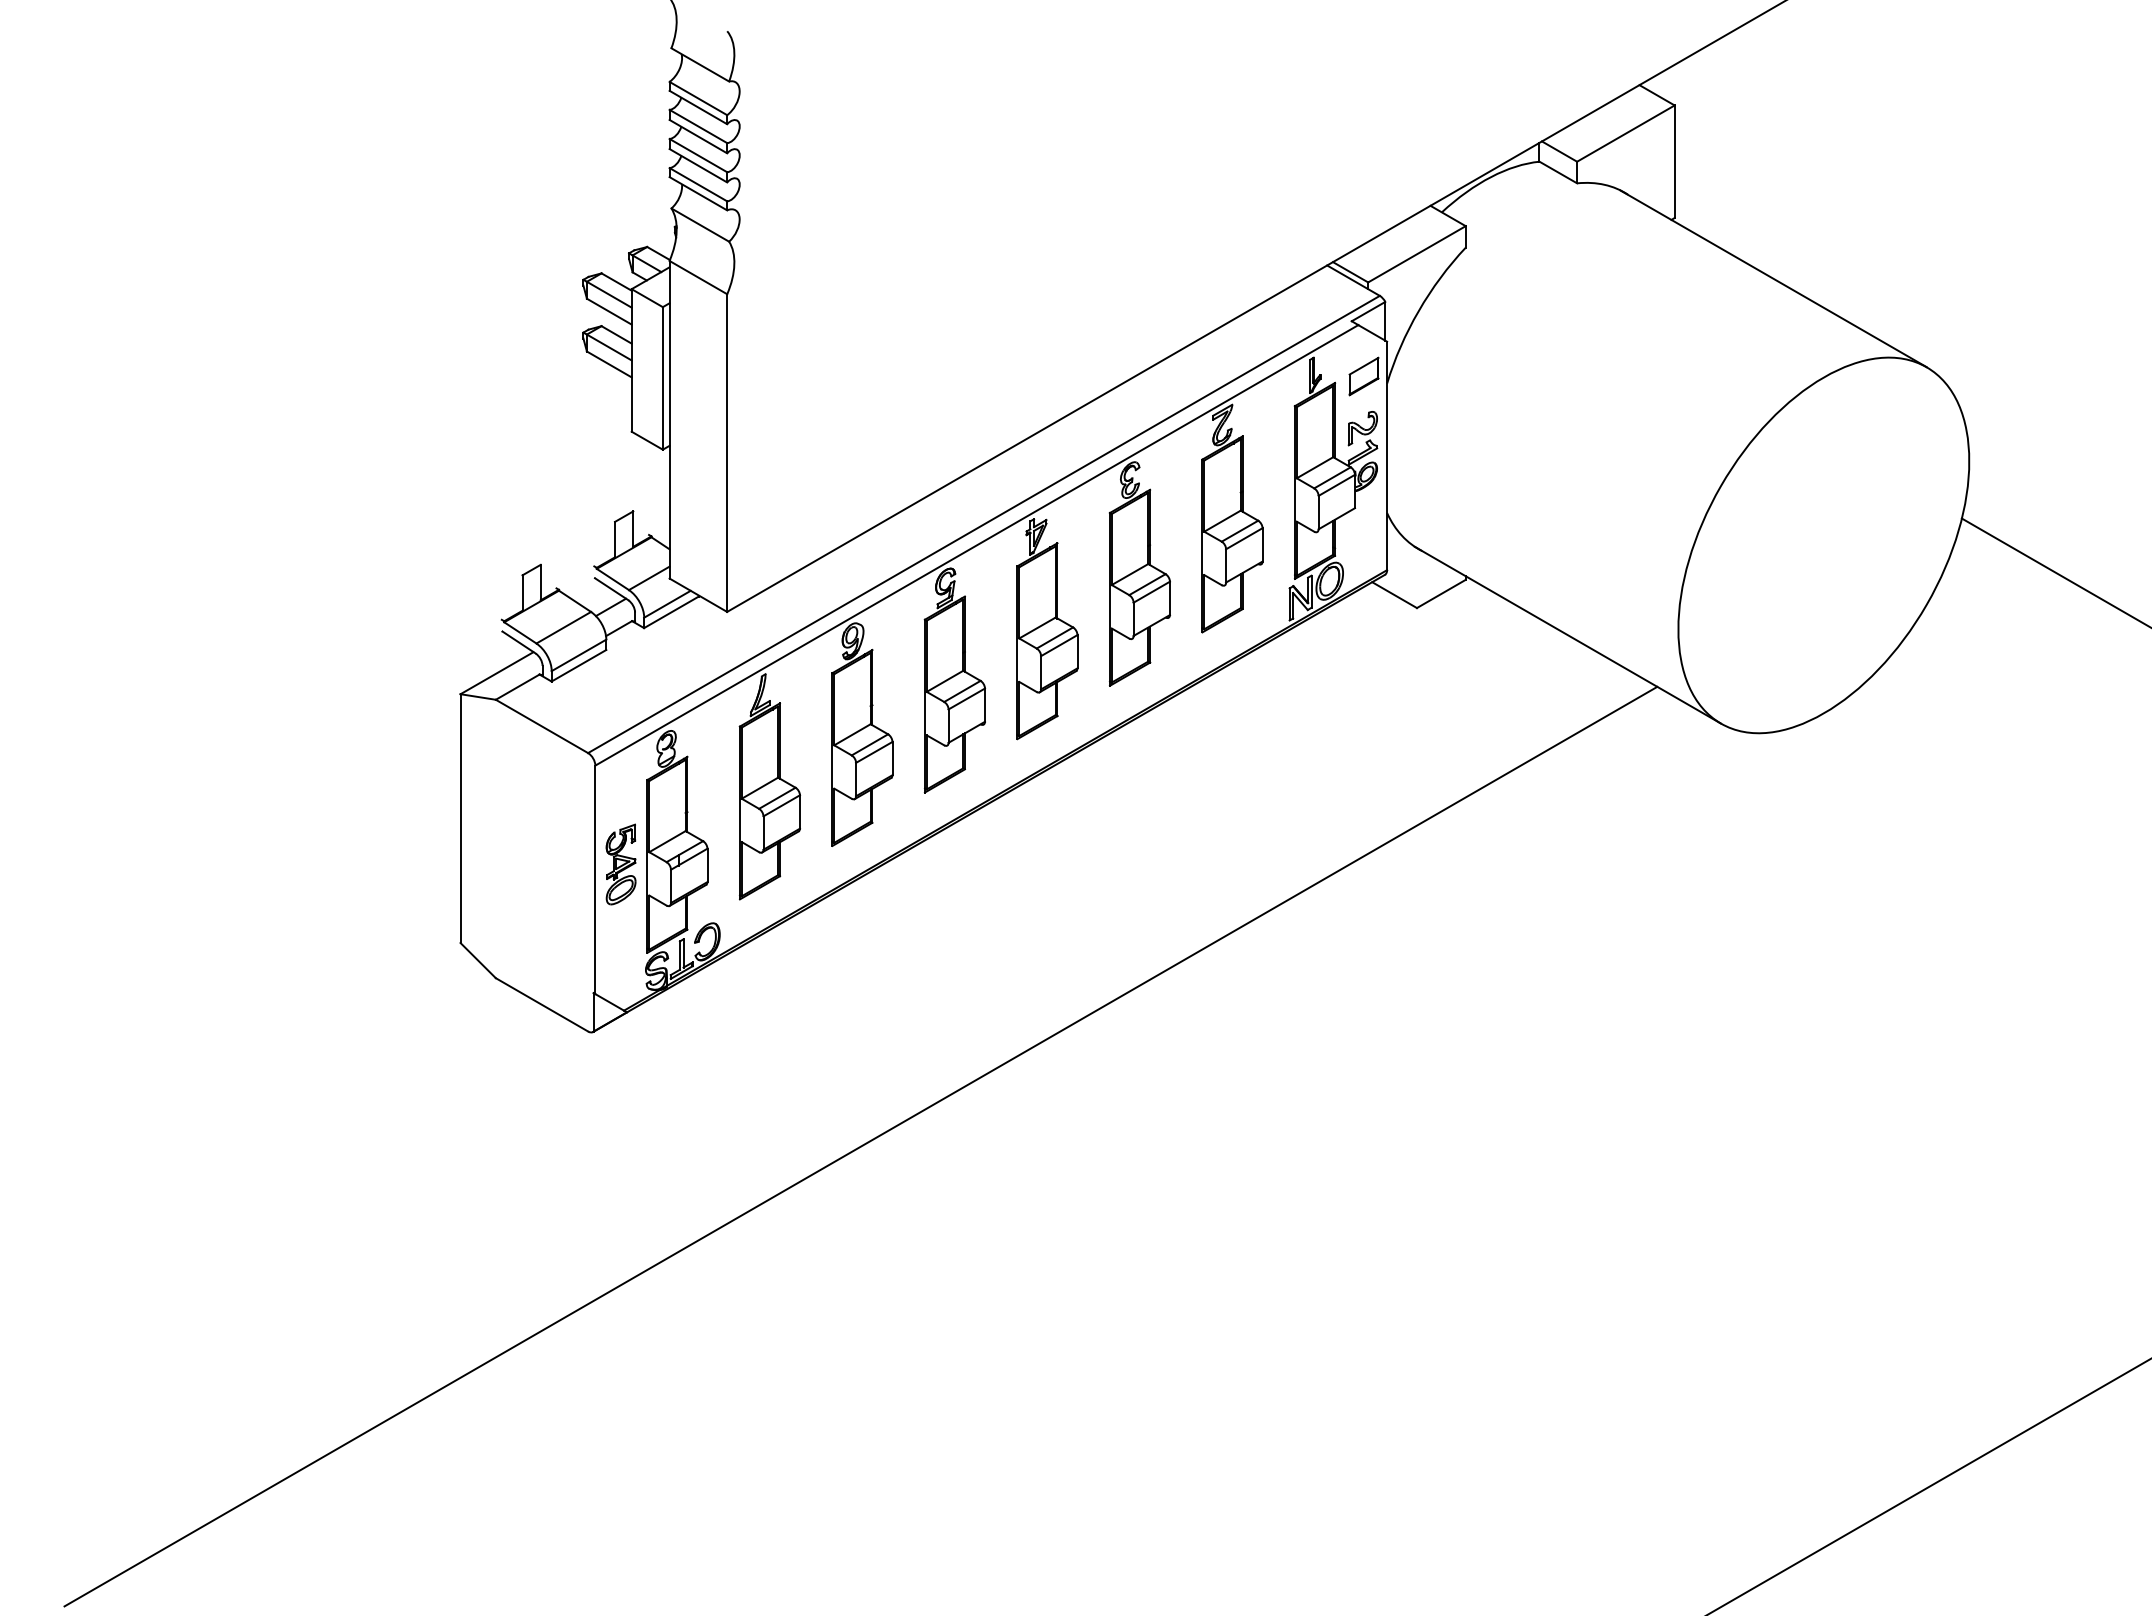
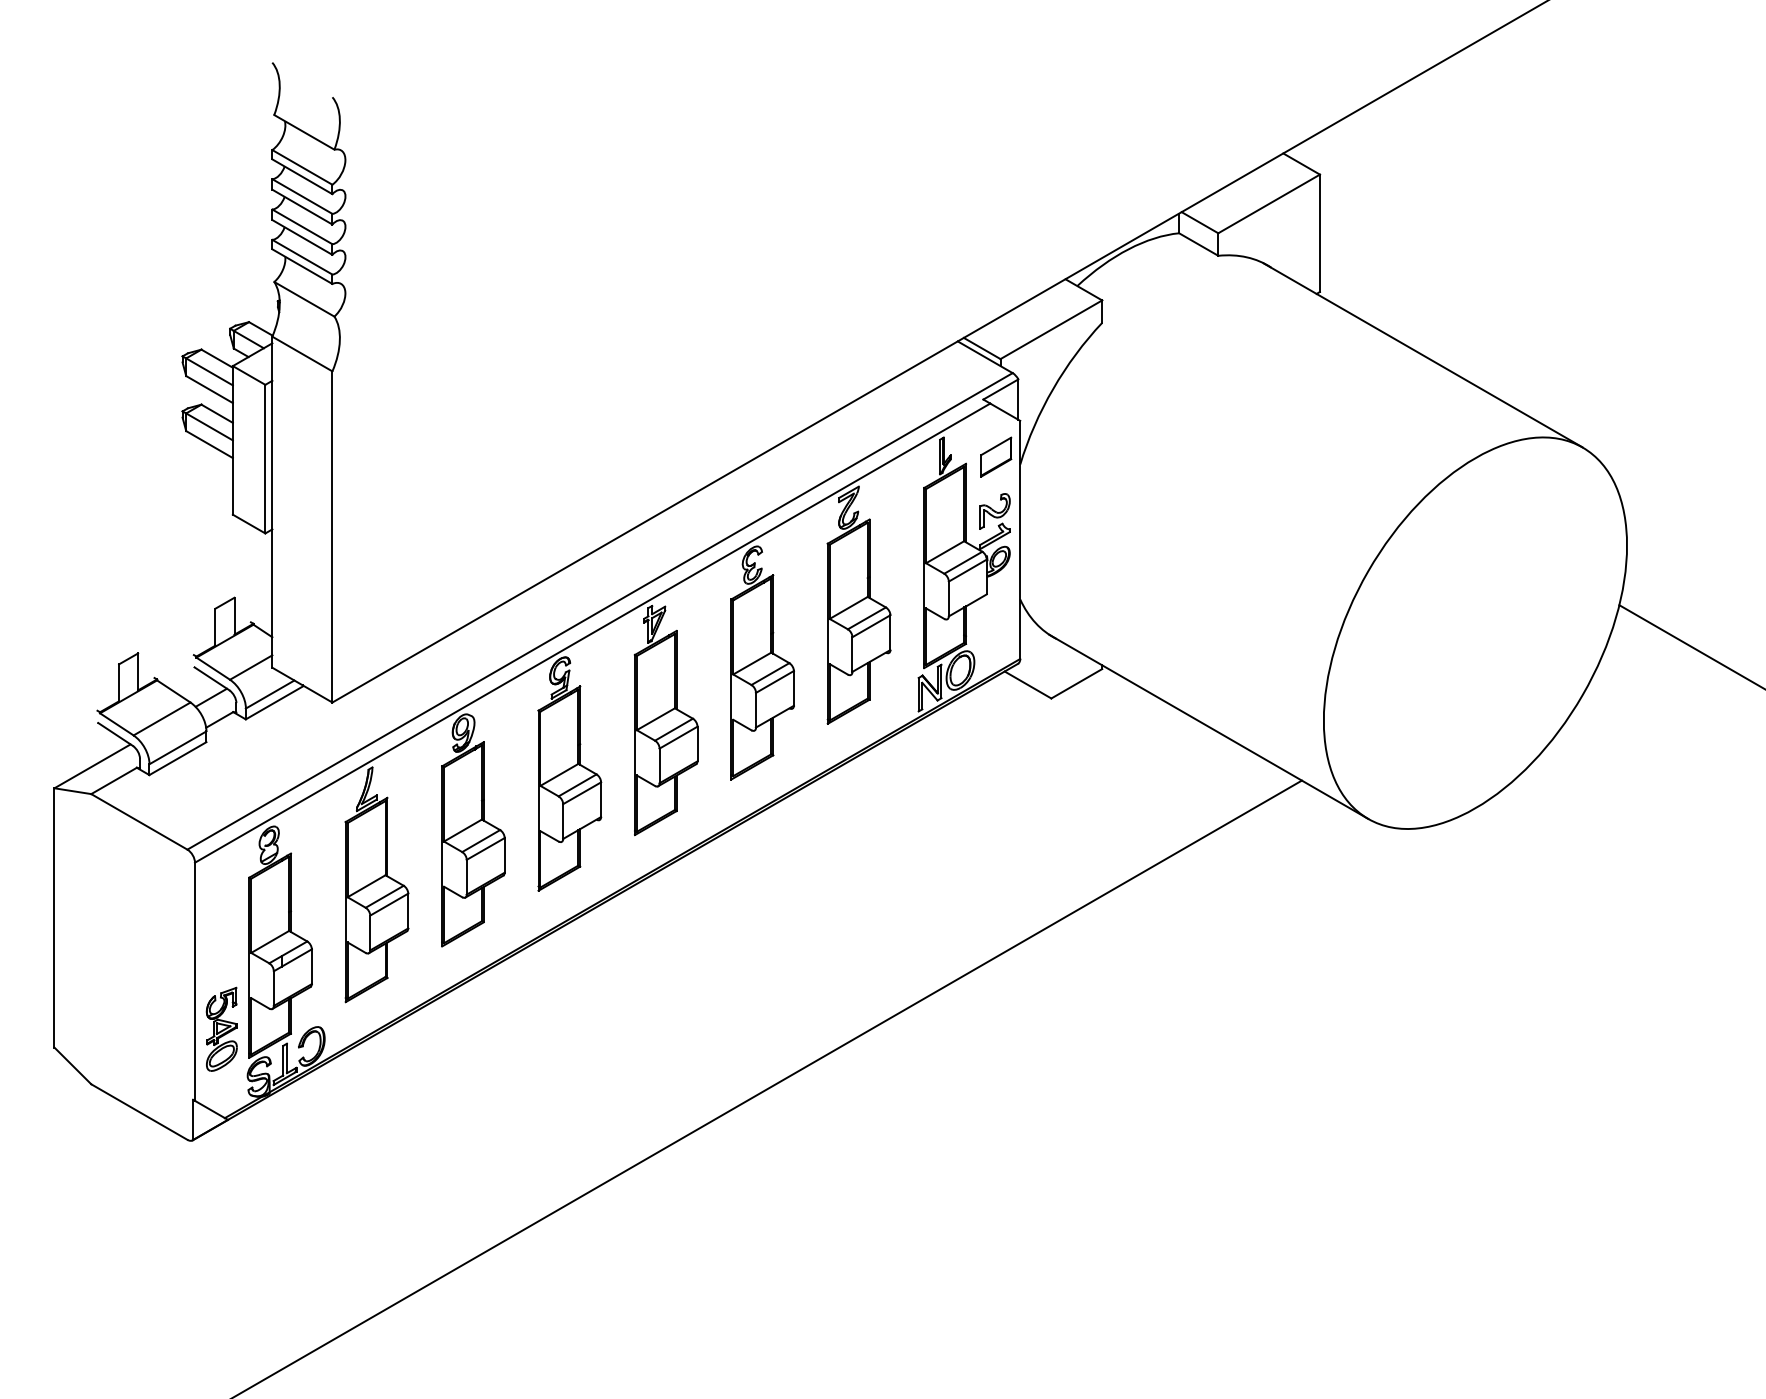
part: (620, 864) -> (221, 1029), moved

